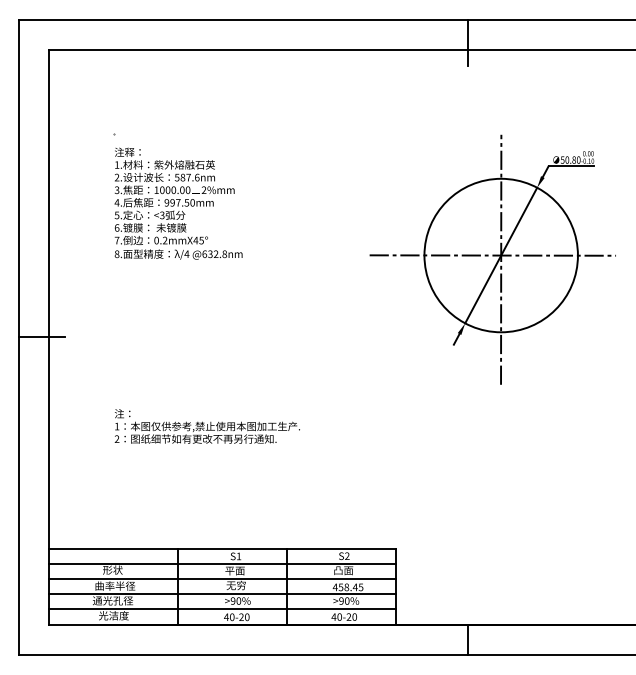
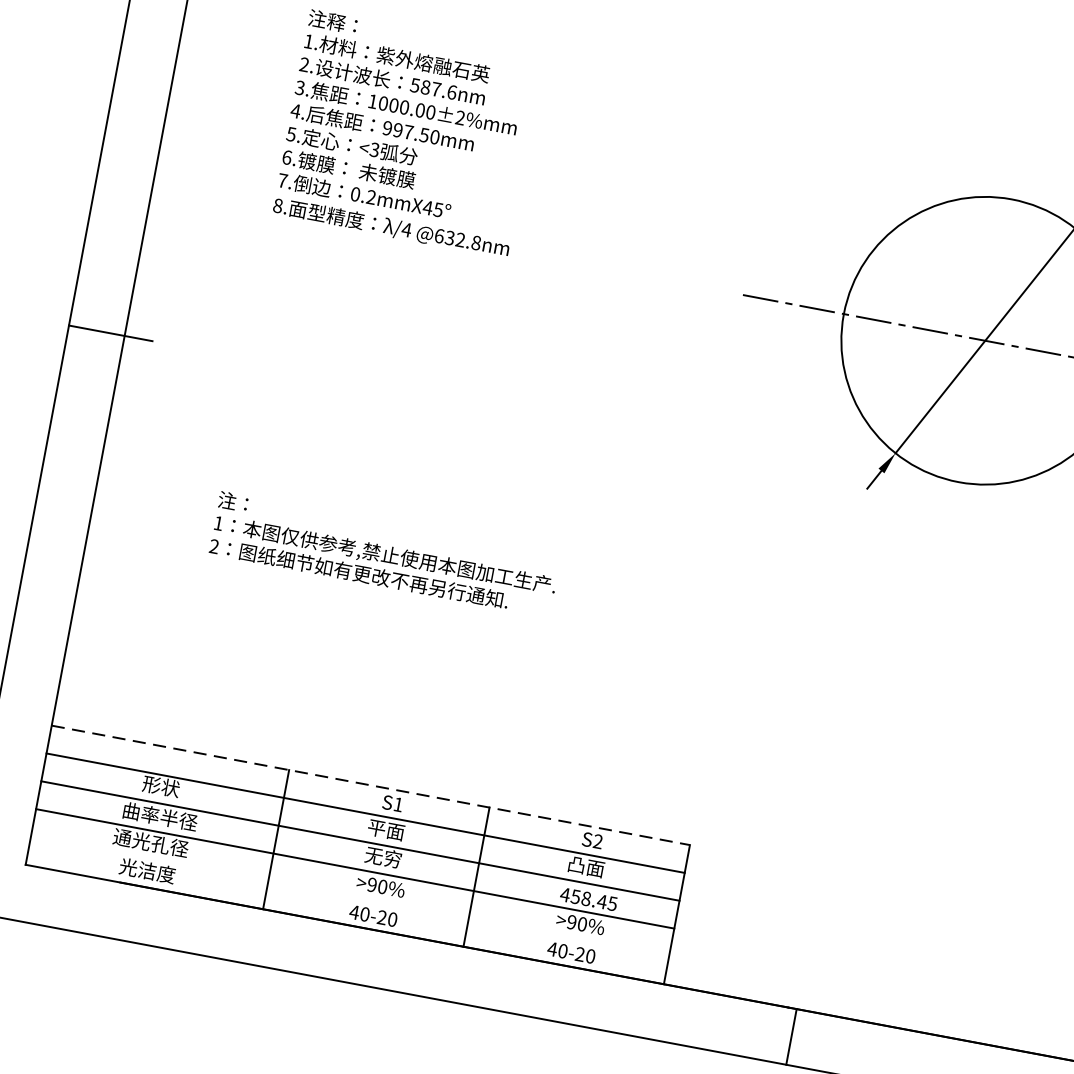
line: (501, 259) -> (984, 348), removed
line: (223, 549) -> (372, 786), solid -> dashed
line: (222, 609) -> (349, 896), removed

